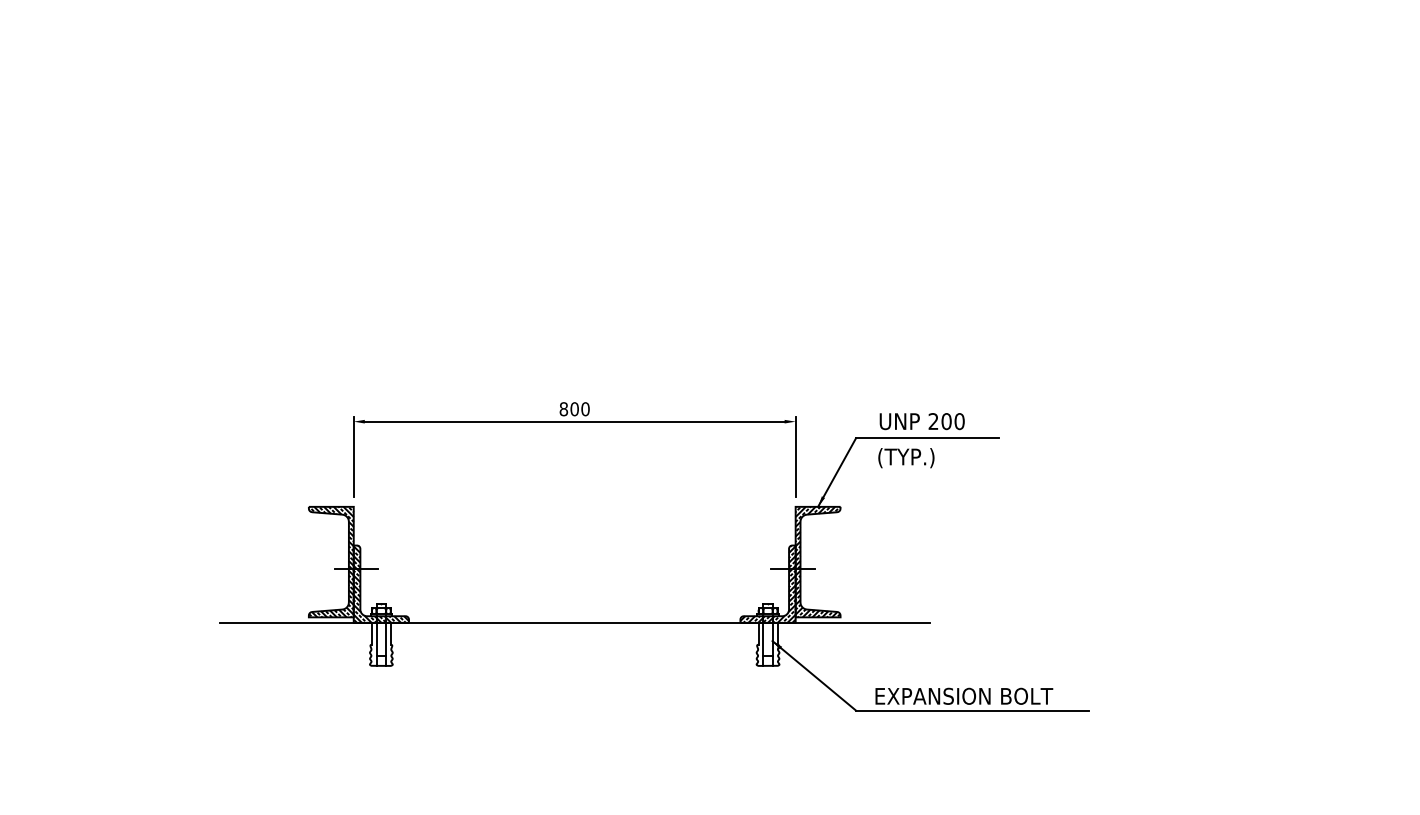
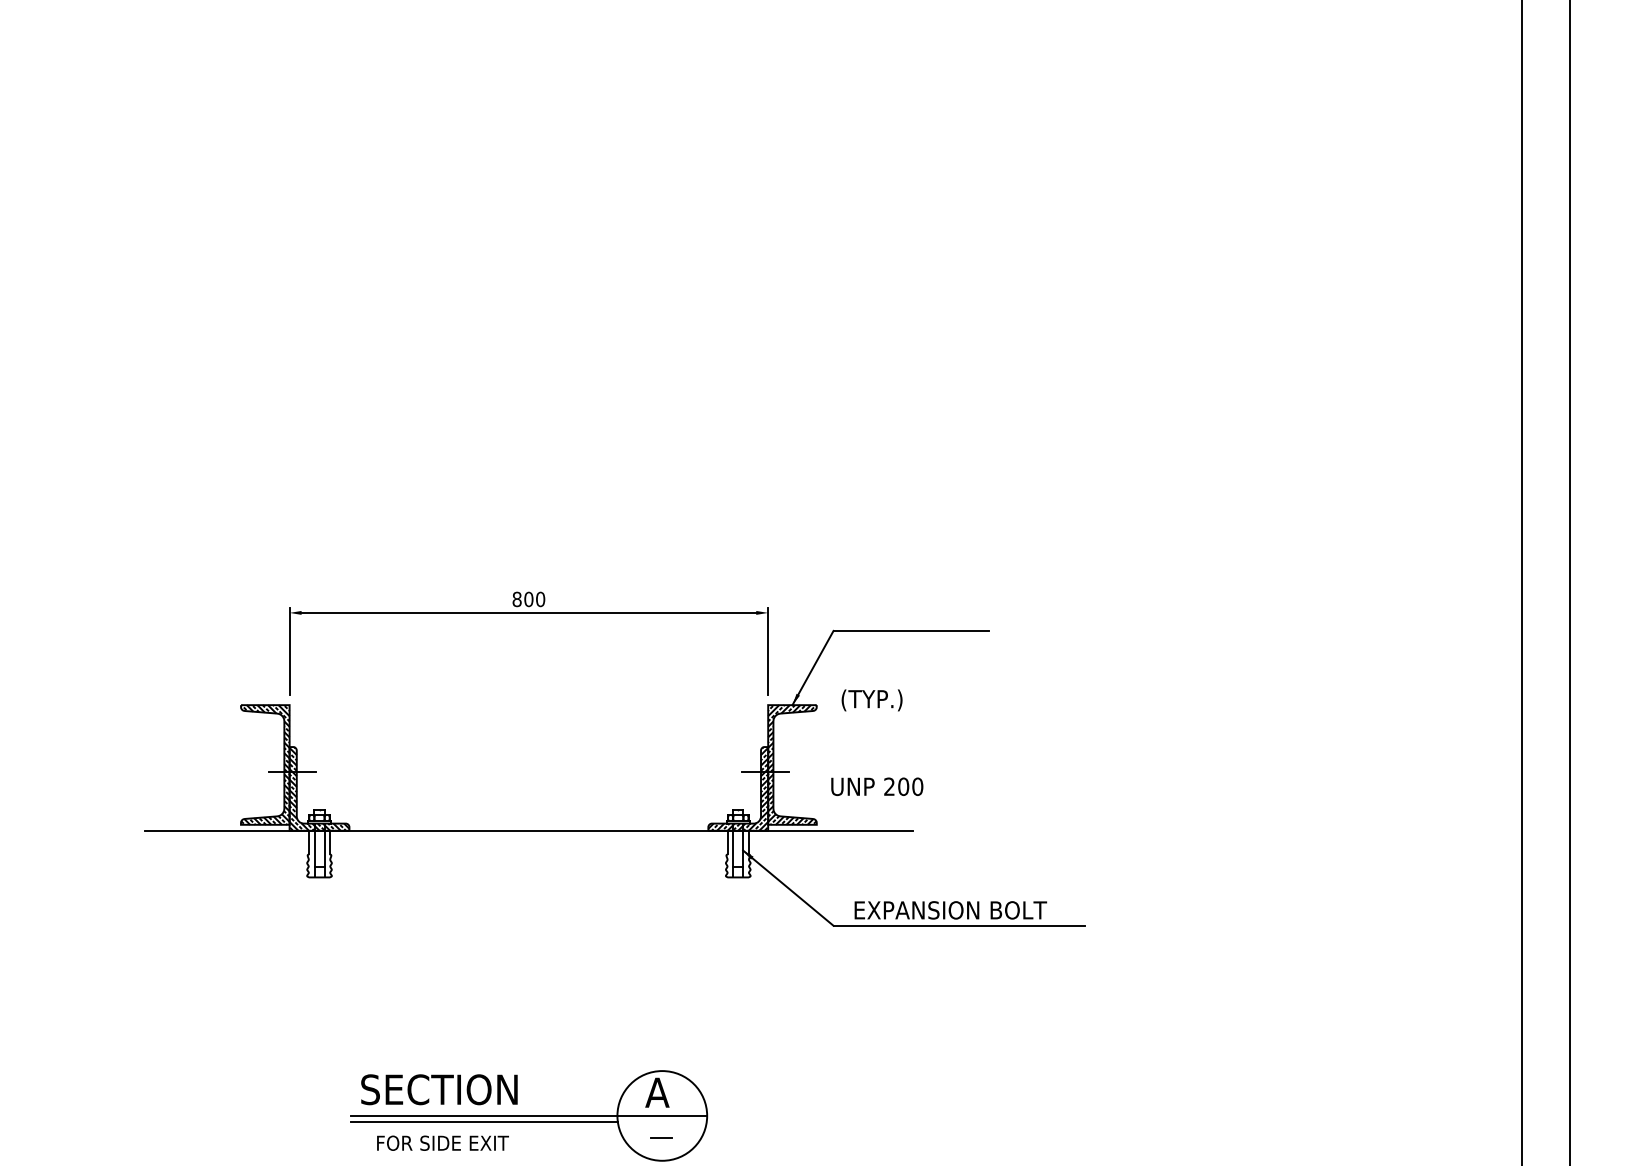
text: (922, 421) -> (877, 786), moved
text: (905, 458) -> (871, 700), moved

